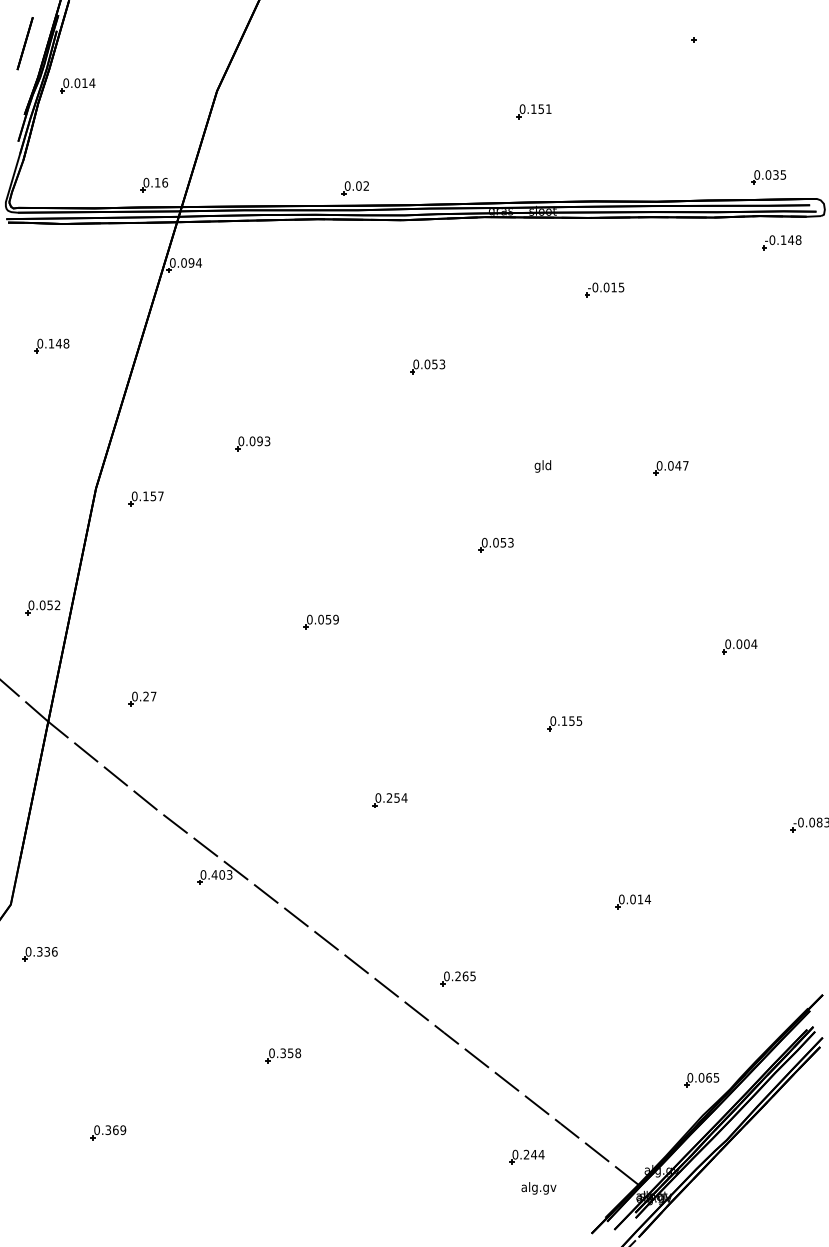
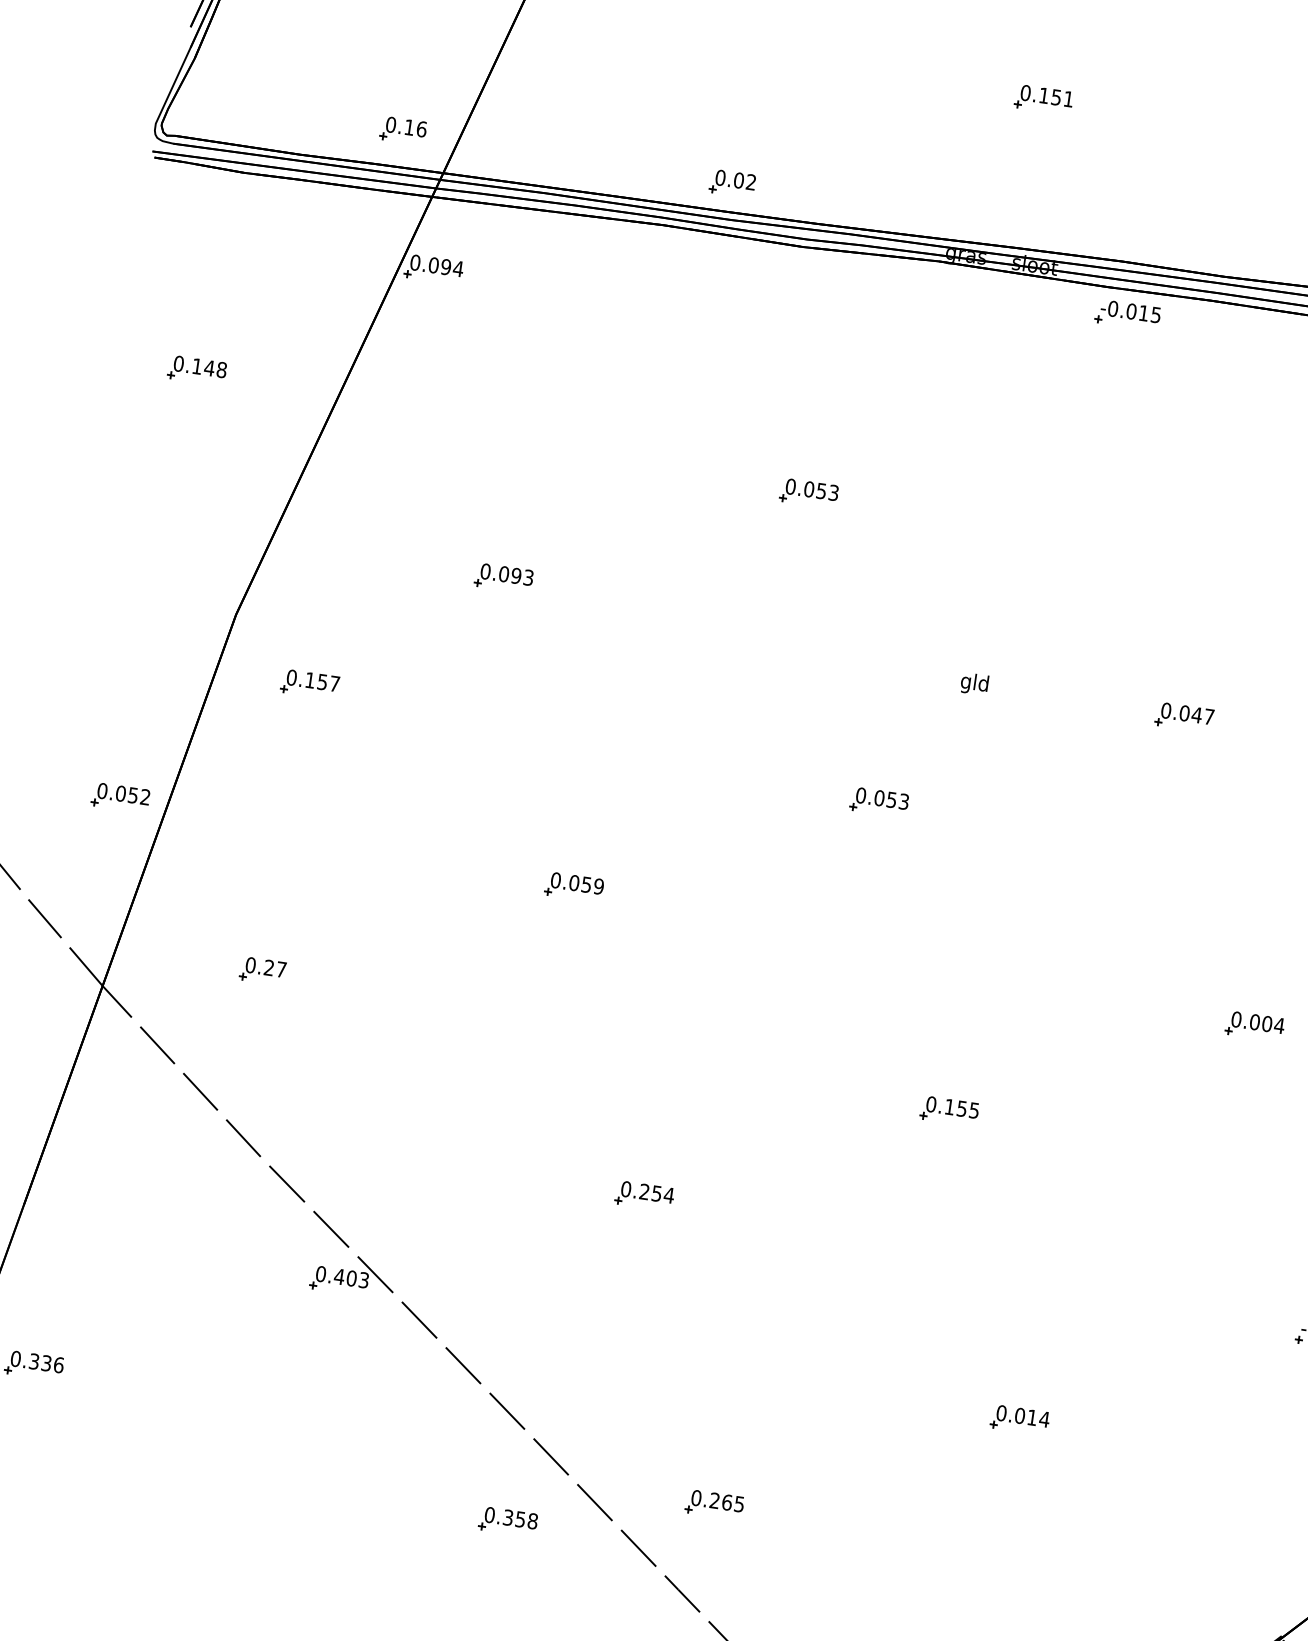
part: (604, 289) -> (1127, 314), moved
part: (145, 498) -> (309, 683), moved
part: (283, 1055) -> (508, 1521), moved

